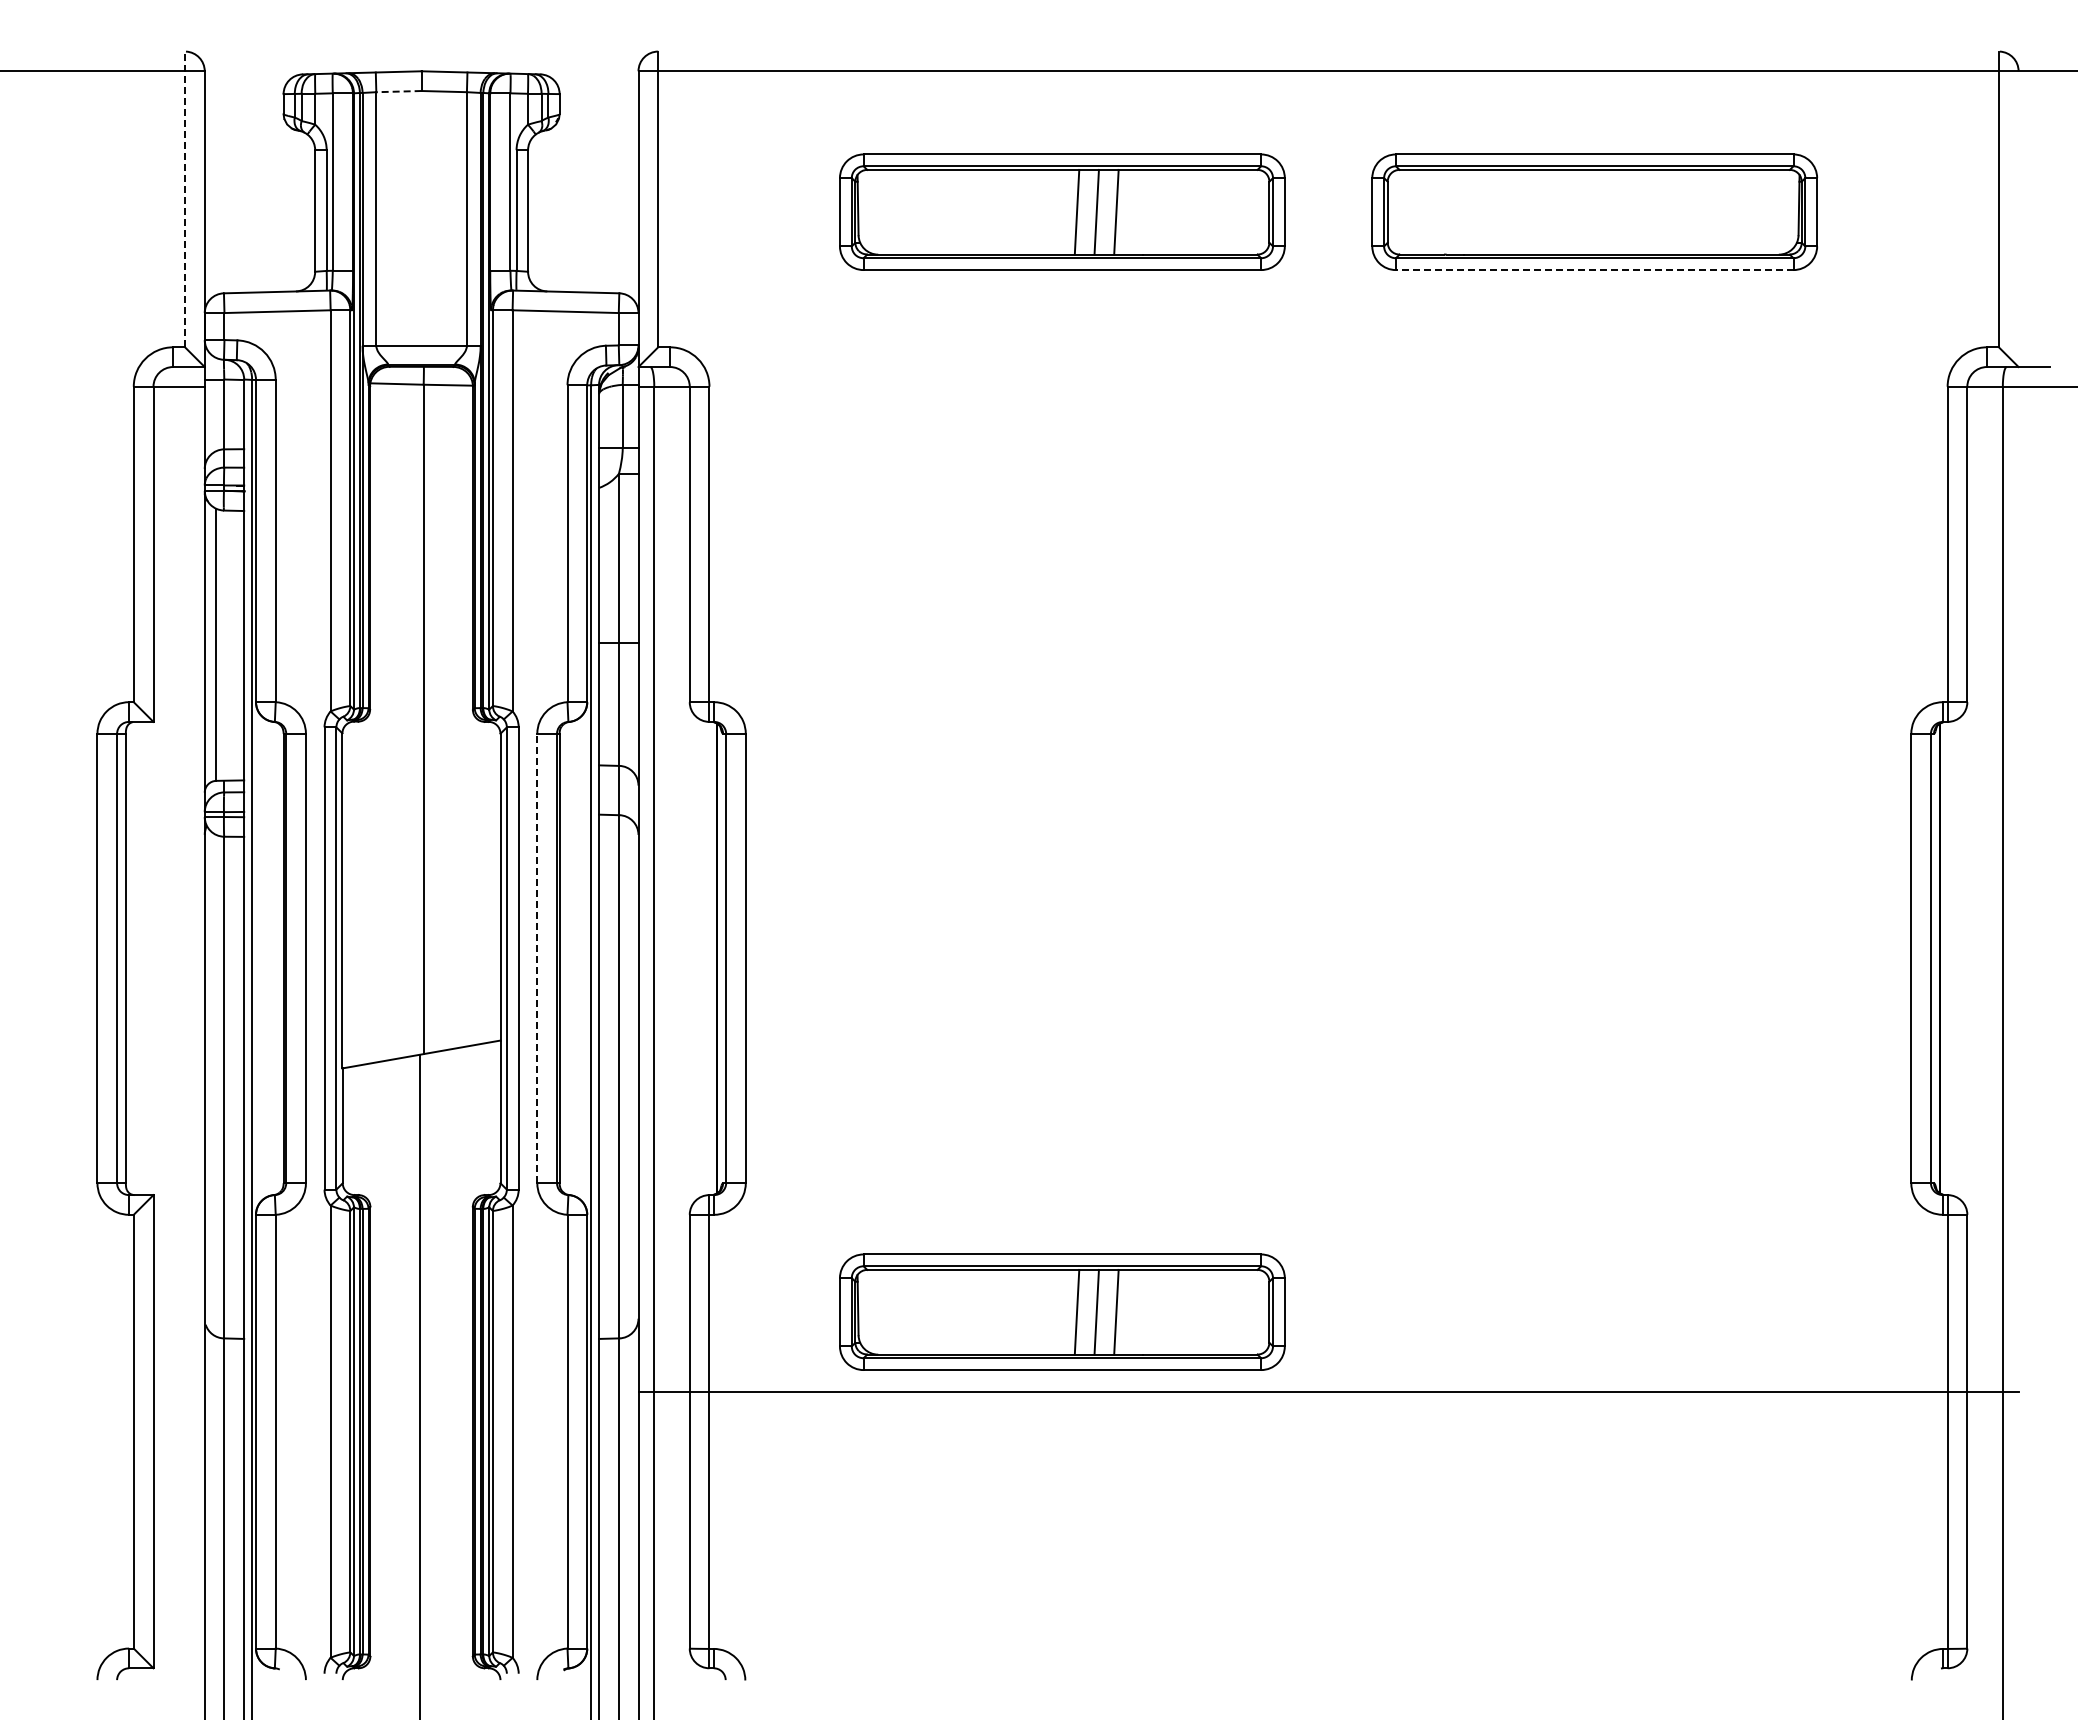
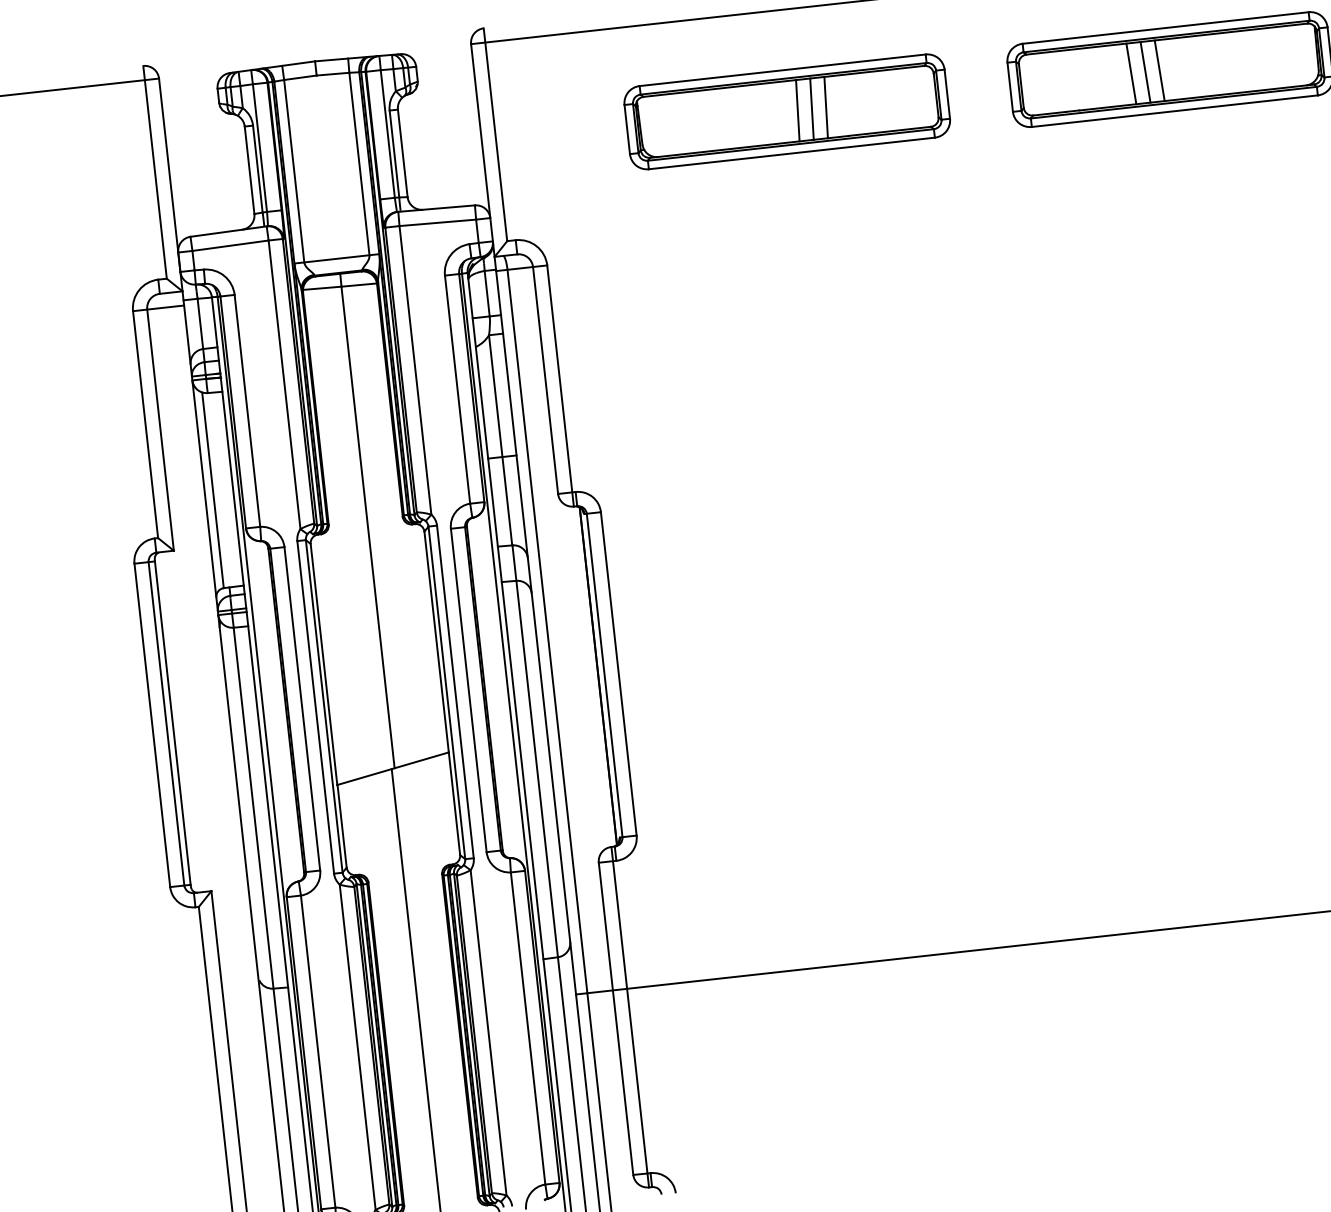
line: (398, 91) -> (300, 77), dashed -> solid
line: (185, 199) -> (155, 172), dashed -> solid
line: (1540, 211) -> (1131, 73), added
line: (1560, 211) -> (1145, 71), added
line: (1579, 211) -> (1159, 70), added
line: (1594, 270) -> (1174, 111), dashed -> solid
line: (537, 958) -> (468, 690), dashed -> solid
part: (1062, 1311) -> (874, 902), removed

